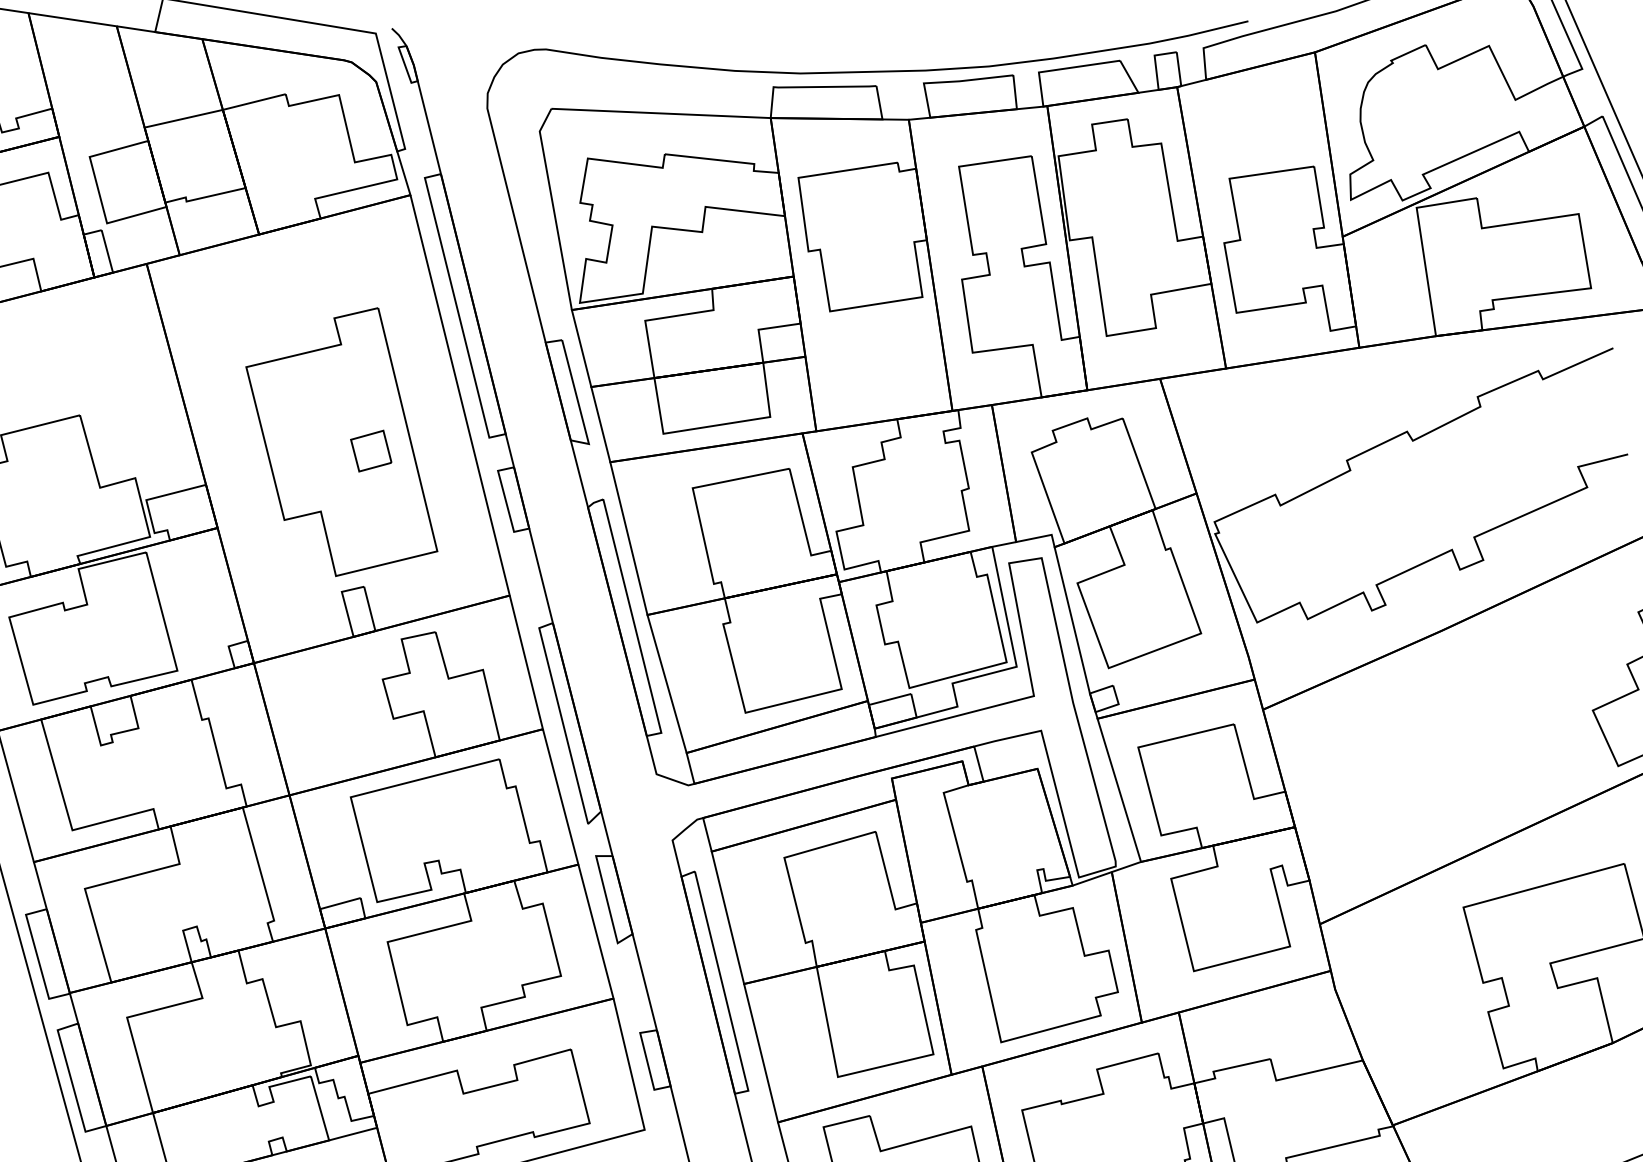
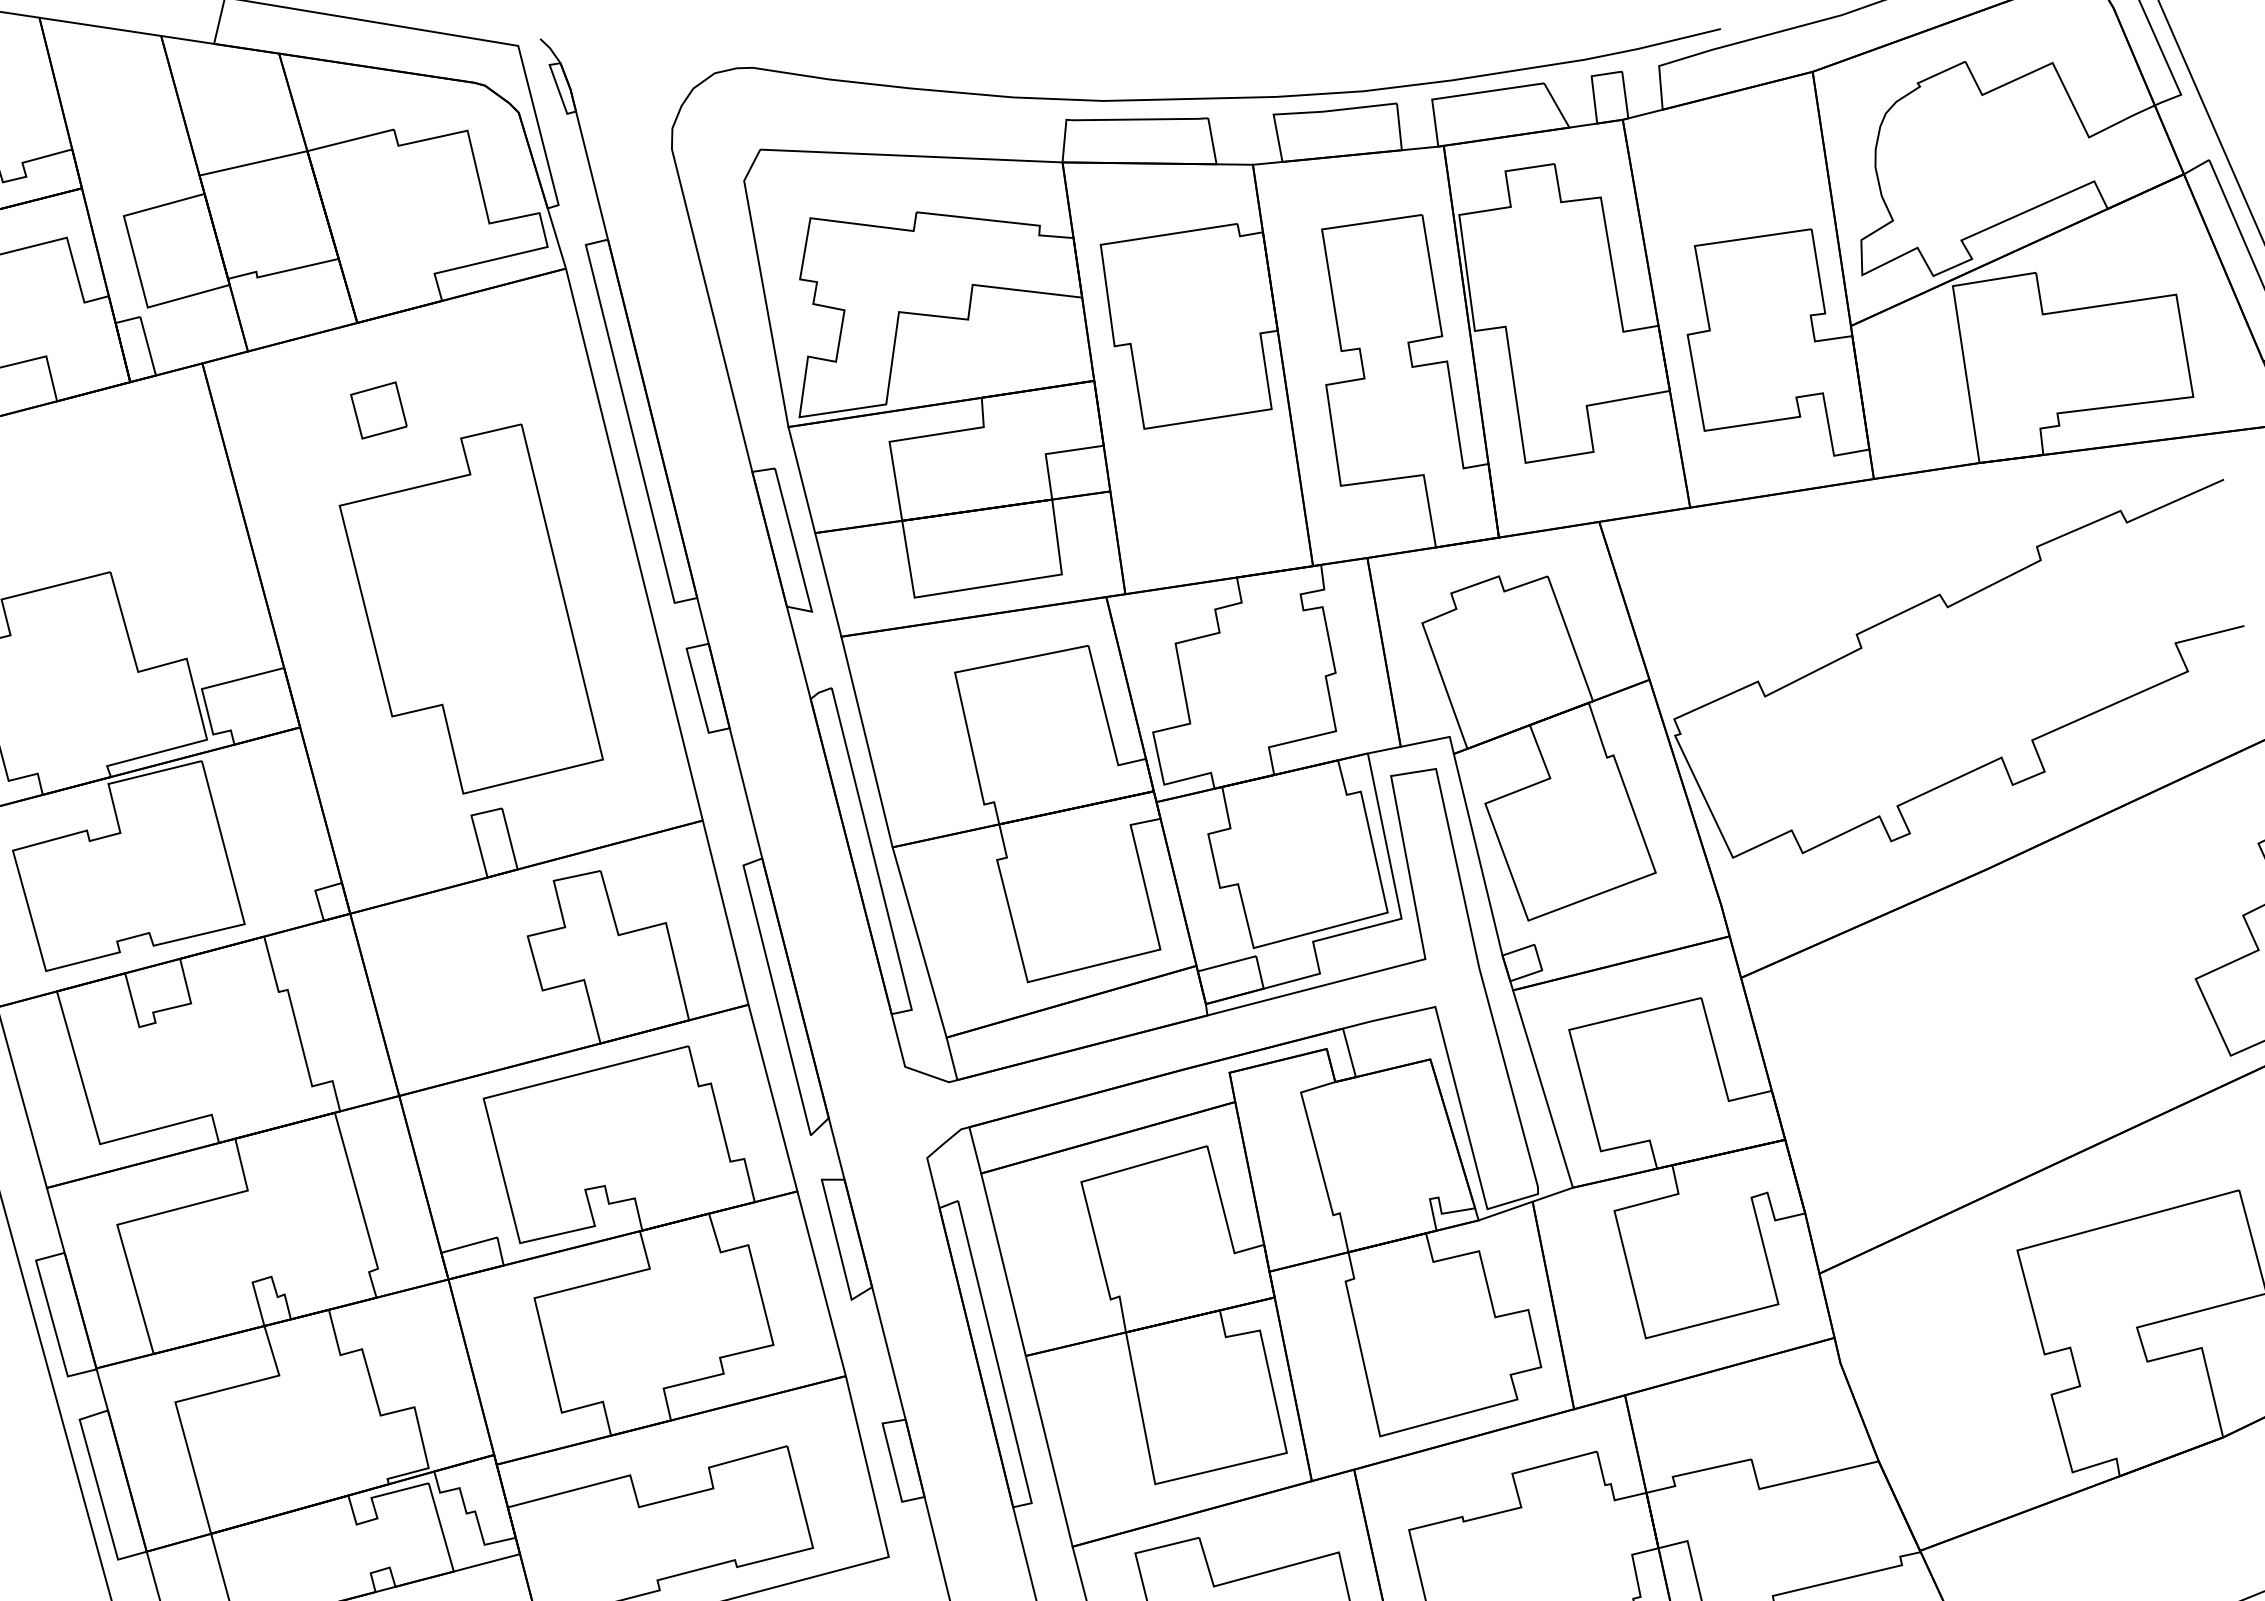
part: (370, 451) -> (378, 410), moved

